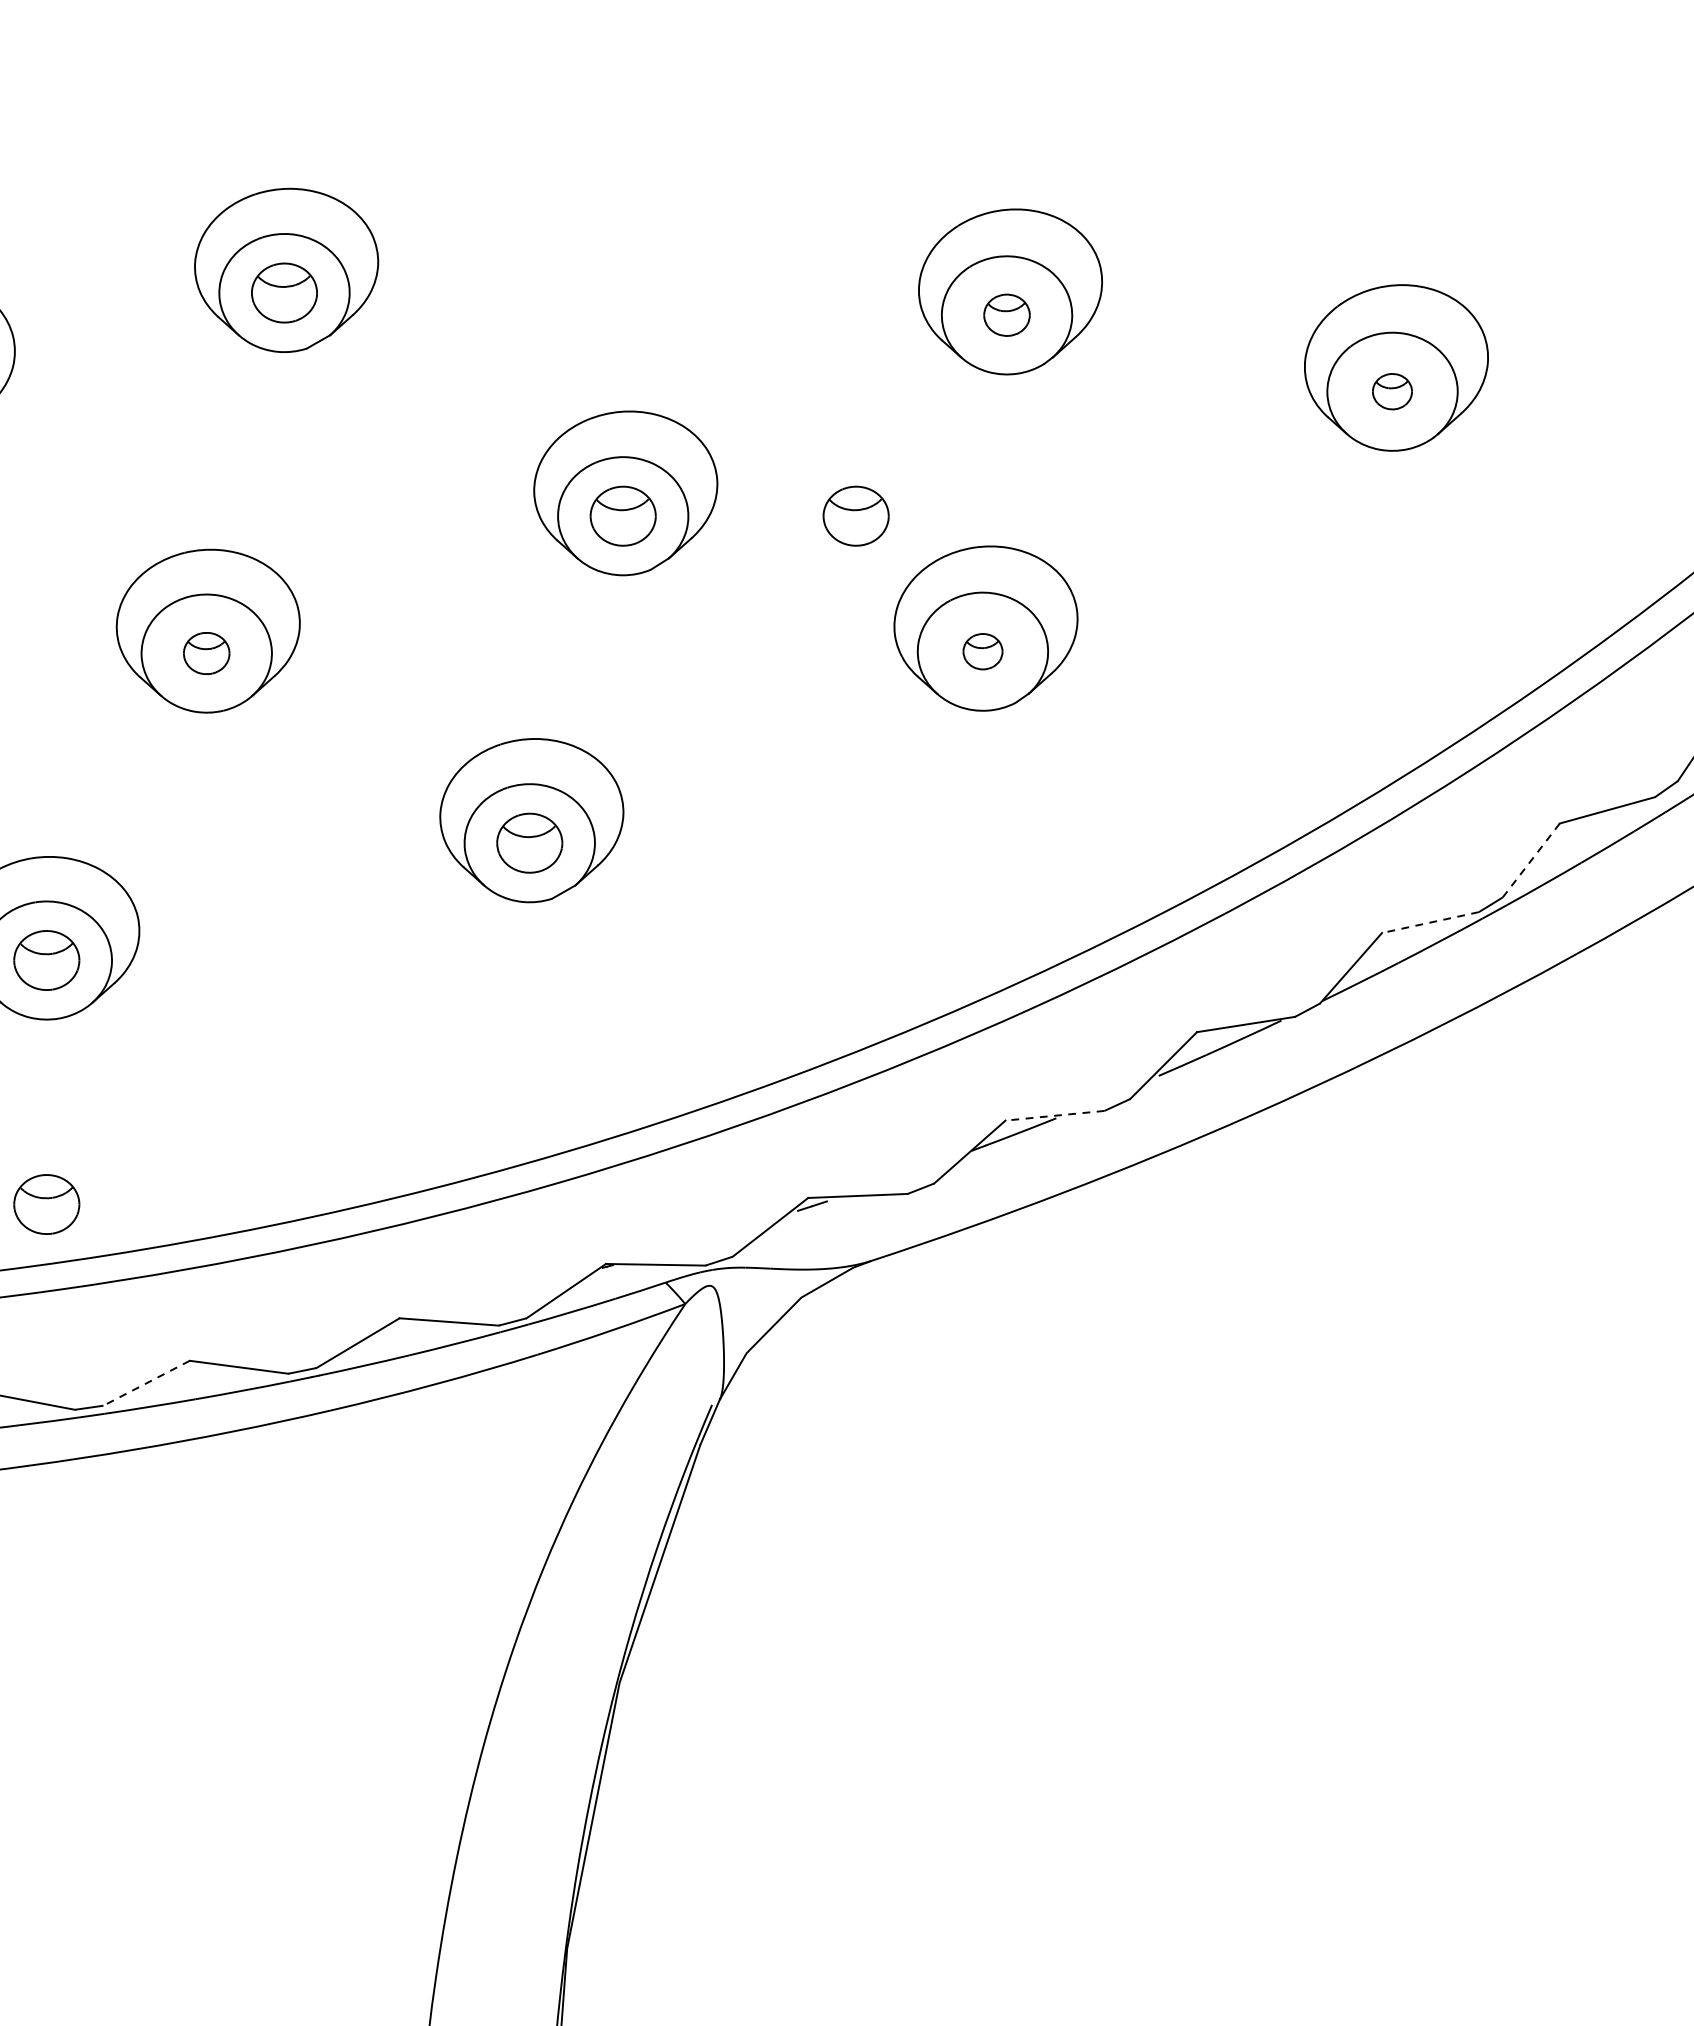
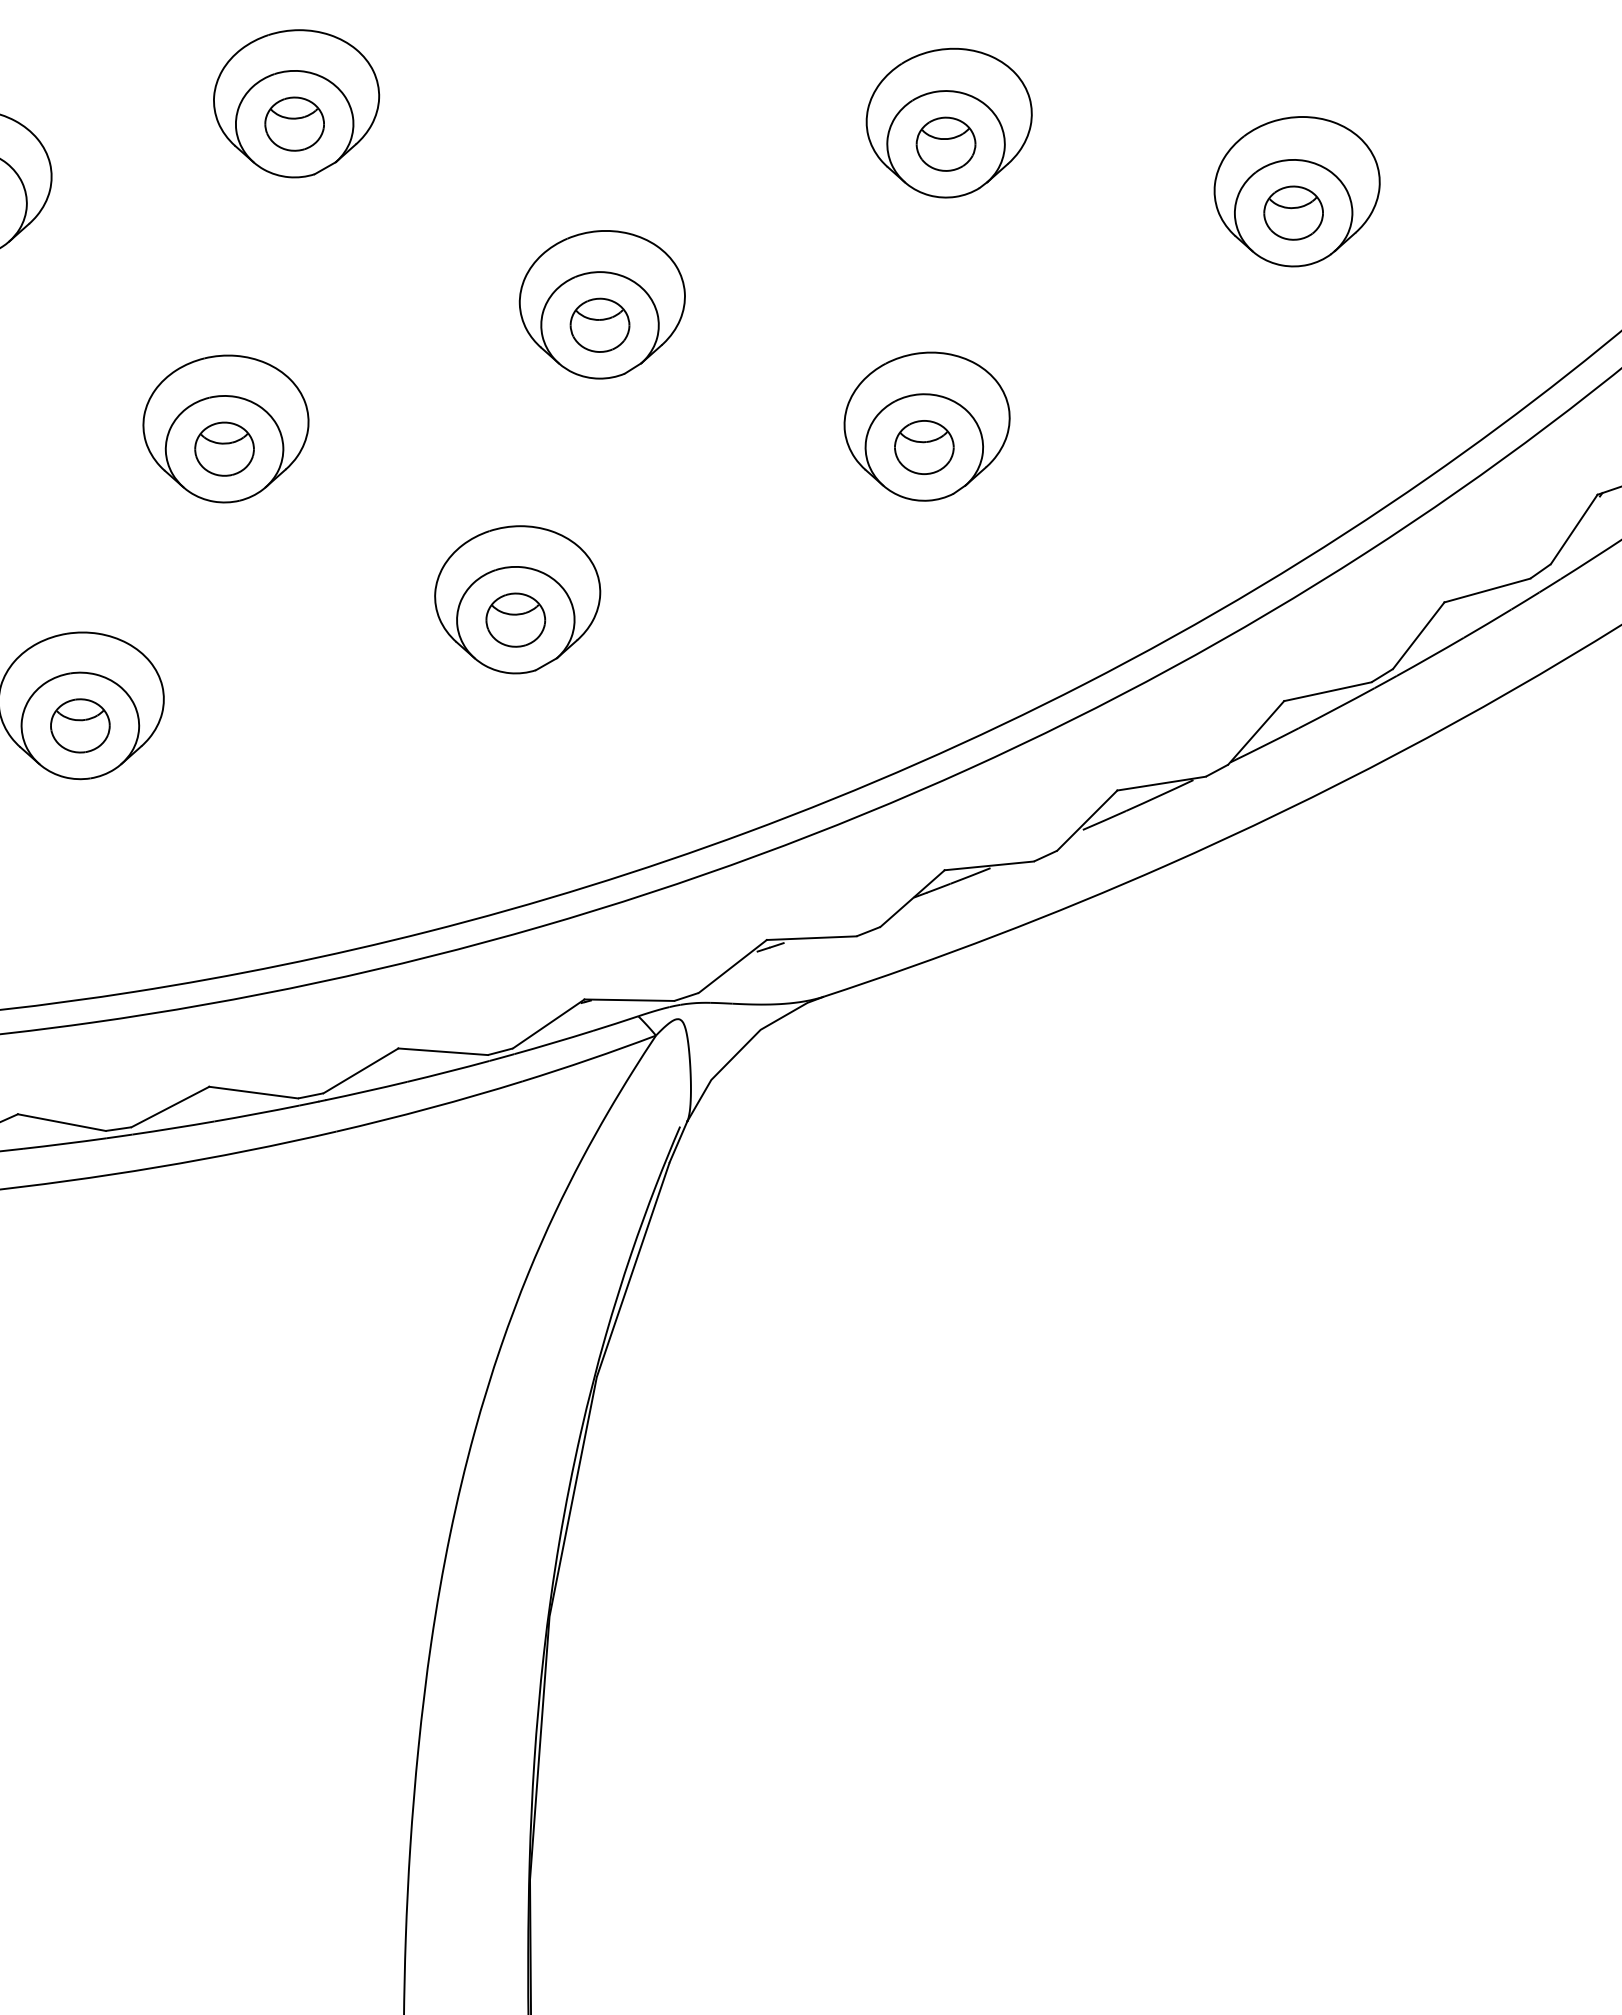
part: (1006, 314) -> (945, 143), size x1.43
part: (1392, 391) -> (1293, 212), size x1.67
part: (855, 515) -> (809, 324), removed
part: (983, 651) -> (924, 447), size x1.67
part: (206, 652) -> (224, 448), size x1.43
line: (1531, 861) -> (1418, 636), dashed -> solid
line: (1430, 922) -> (1327, 691), dashed -> solid
line: (1055, 1115) -> (989, 865), dashed -> solid
part: (46, 1204) -> (80, 945), removed
line: (146, 1383) -> (170, 1107), dashed -> solid

